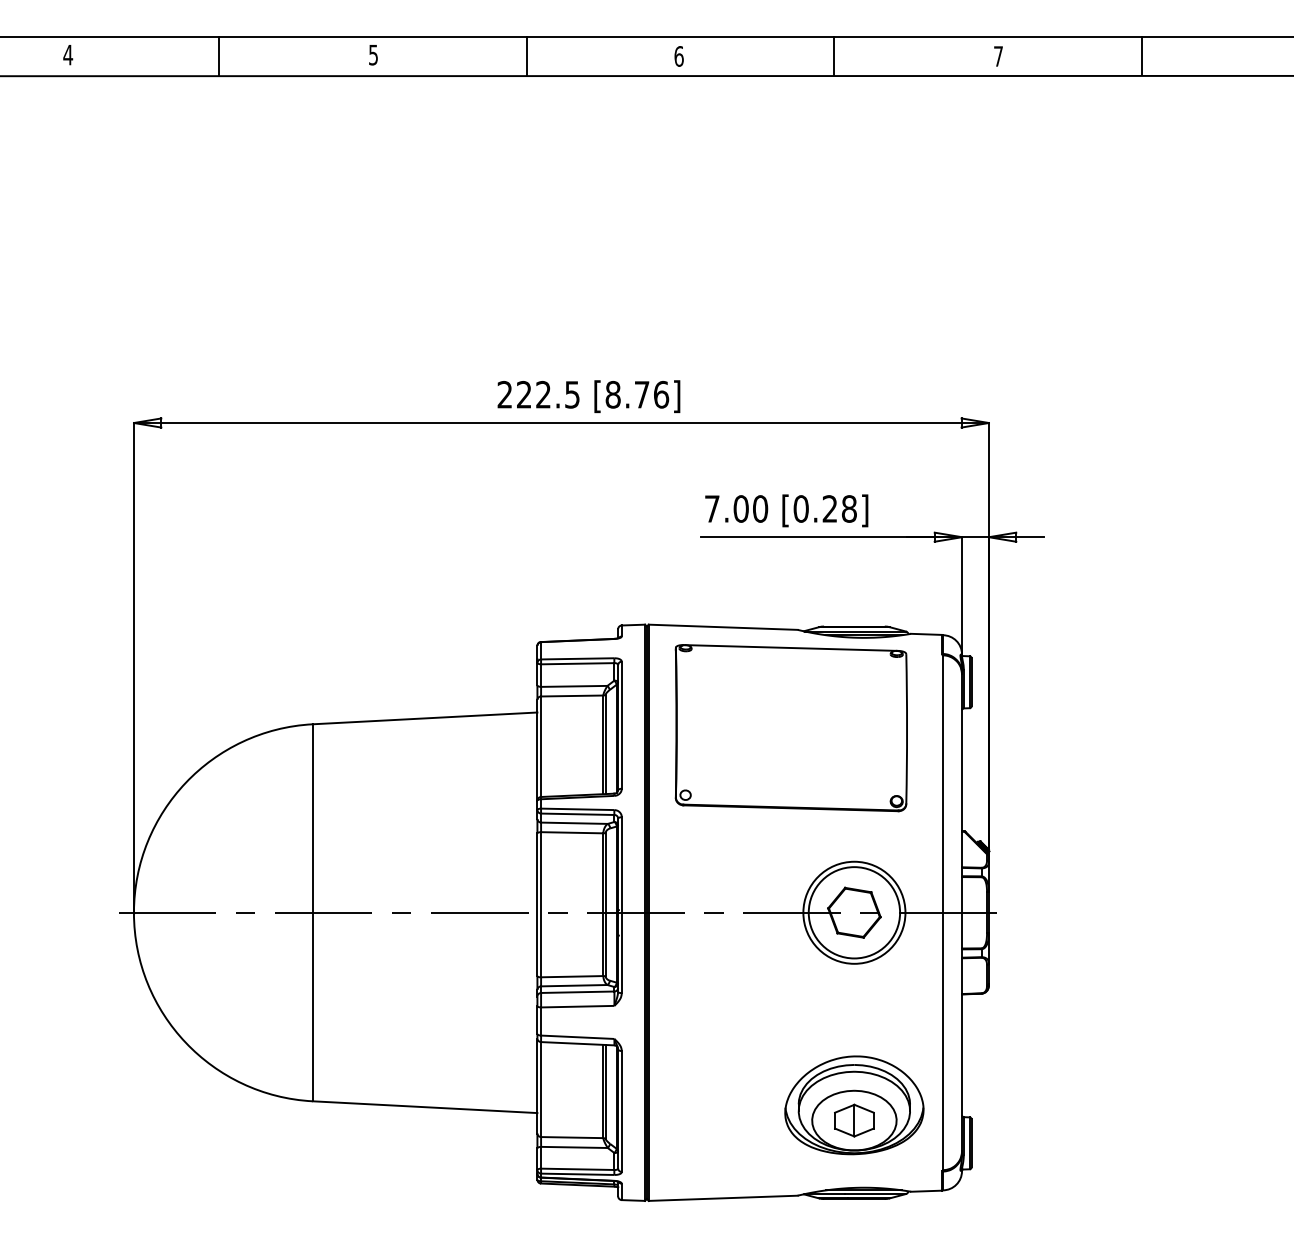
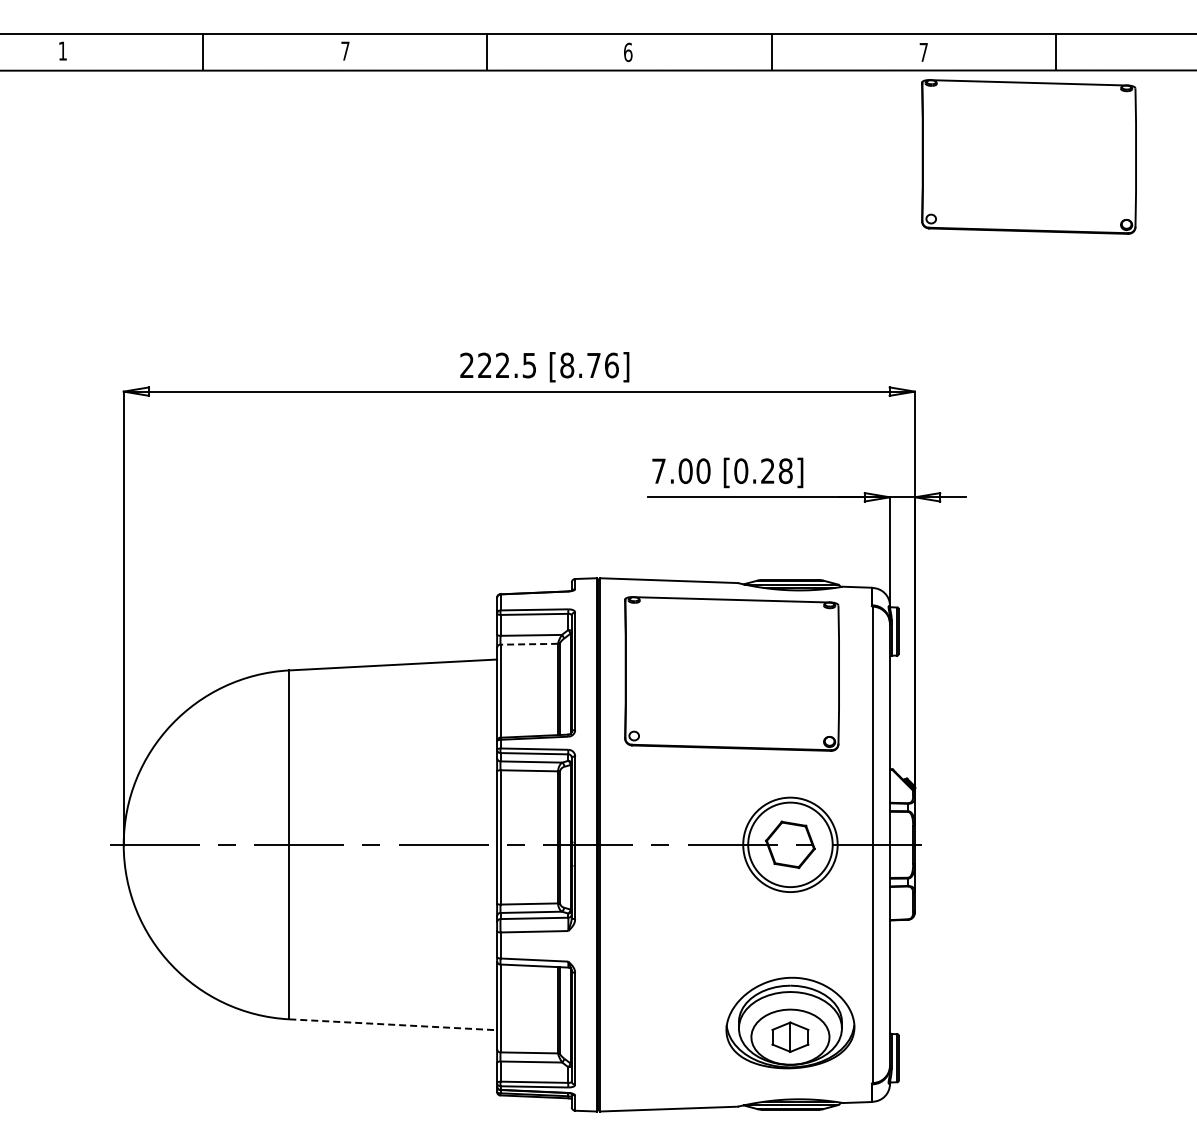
text: (67, 54) -> (62, 50), 4 -> 1
text: (373, 54) -> (345, 50), 5 -> 7
part: (1111, 168) -> (1028, 156), added
line: (572, 696) -> (529, 644), solid -> dashed
line: (425, 1106) -> (393, 1024), solid -> dashed

